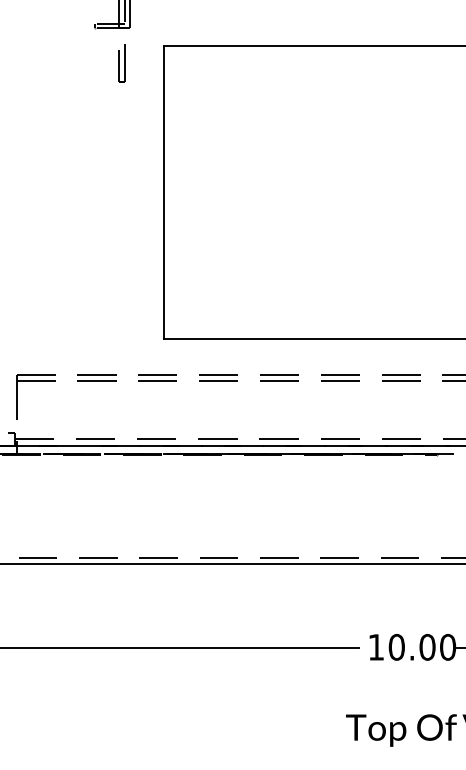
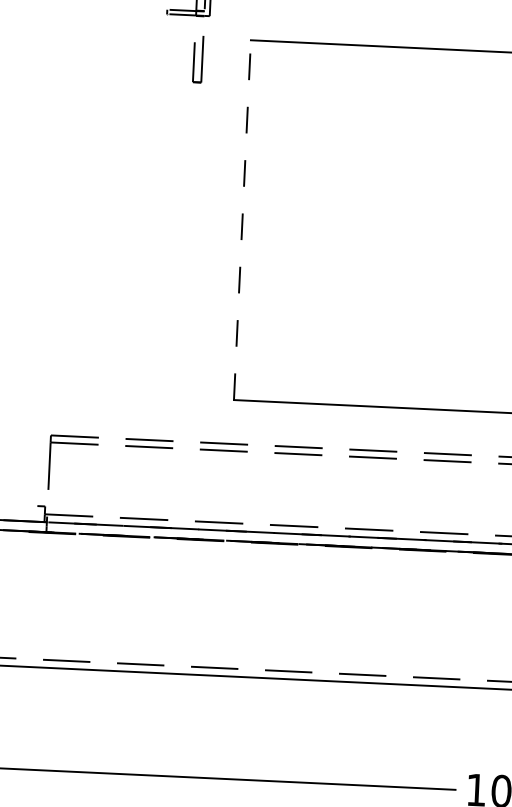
line: (164, 192) -> (242, 220), solid -> dashed

